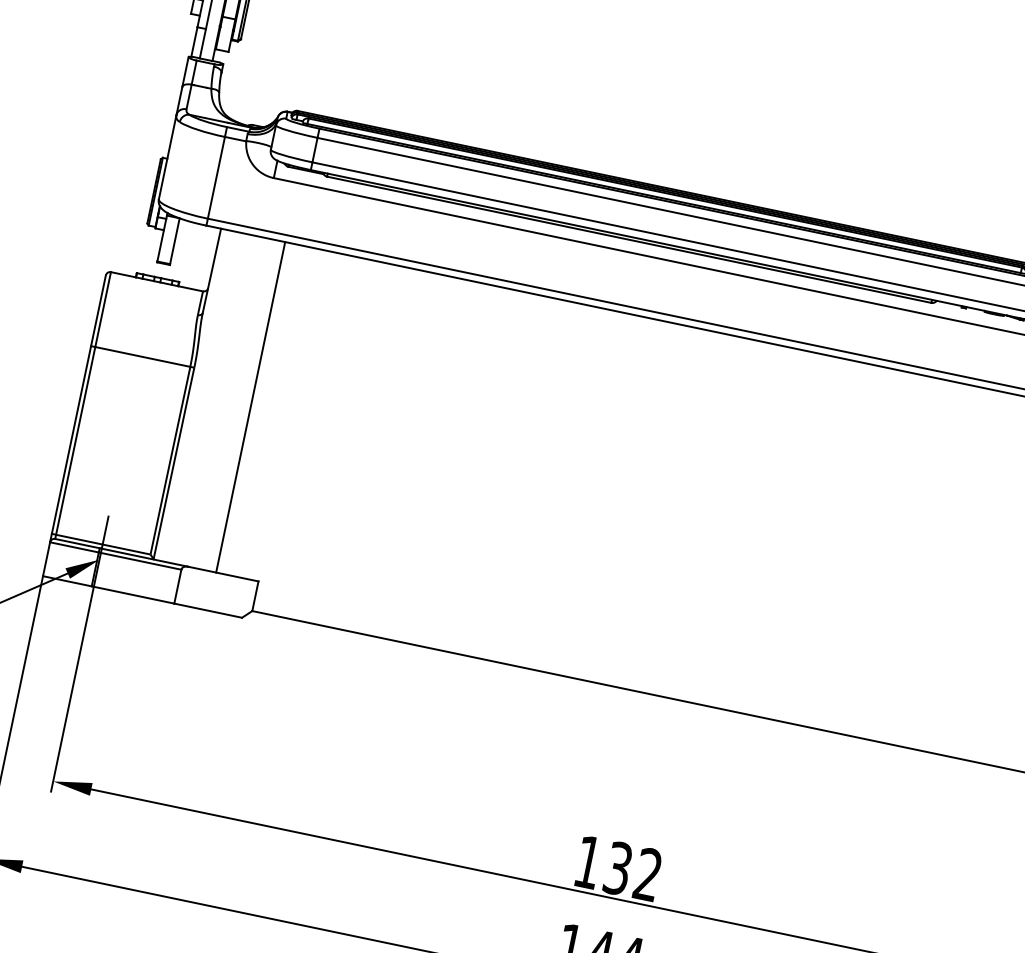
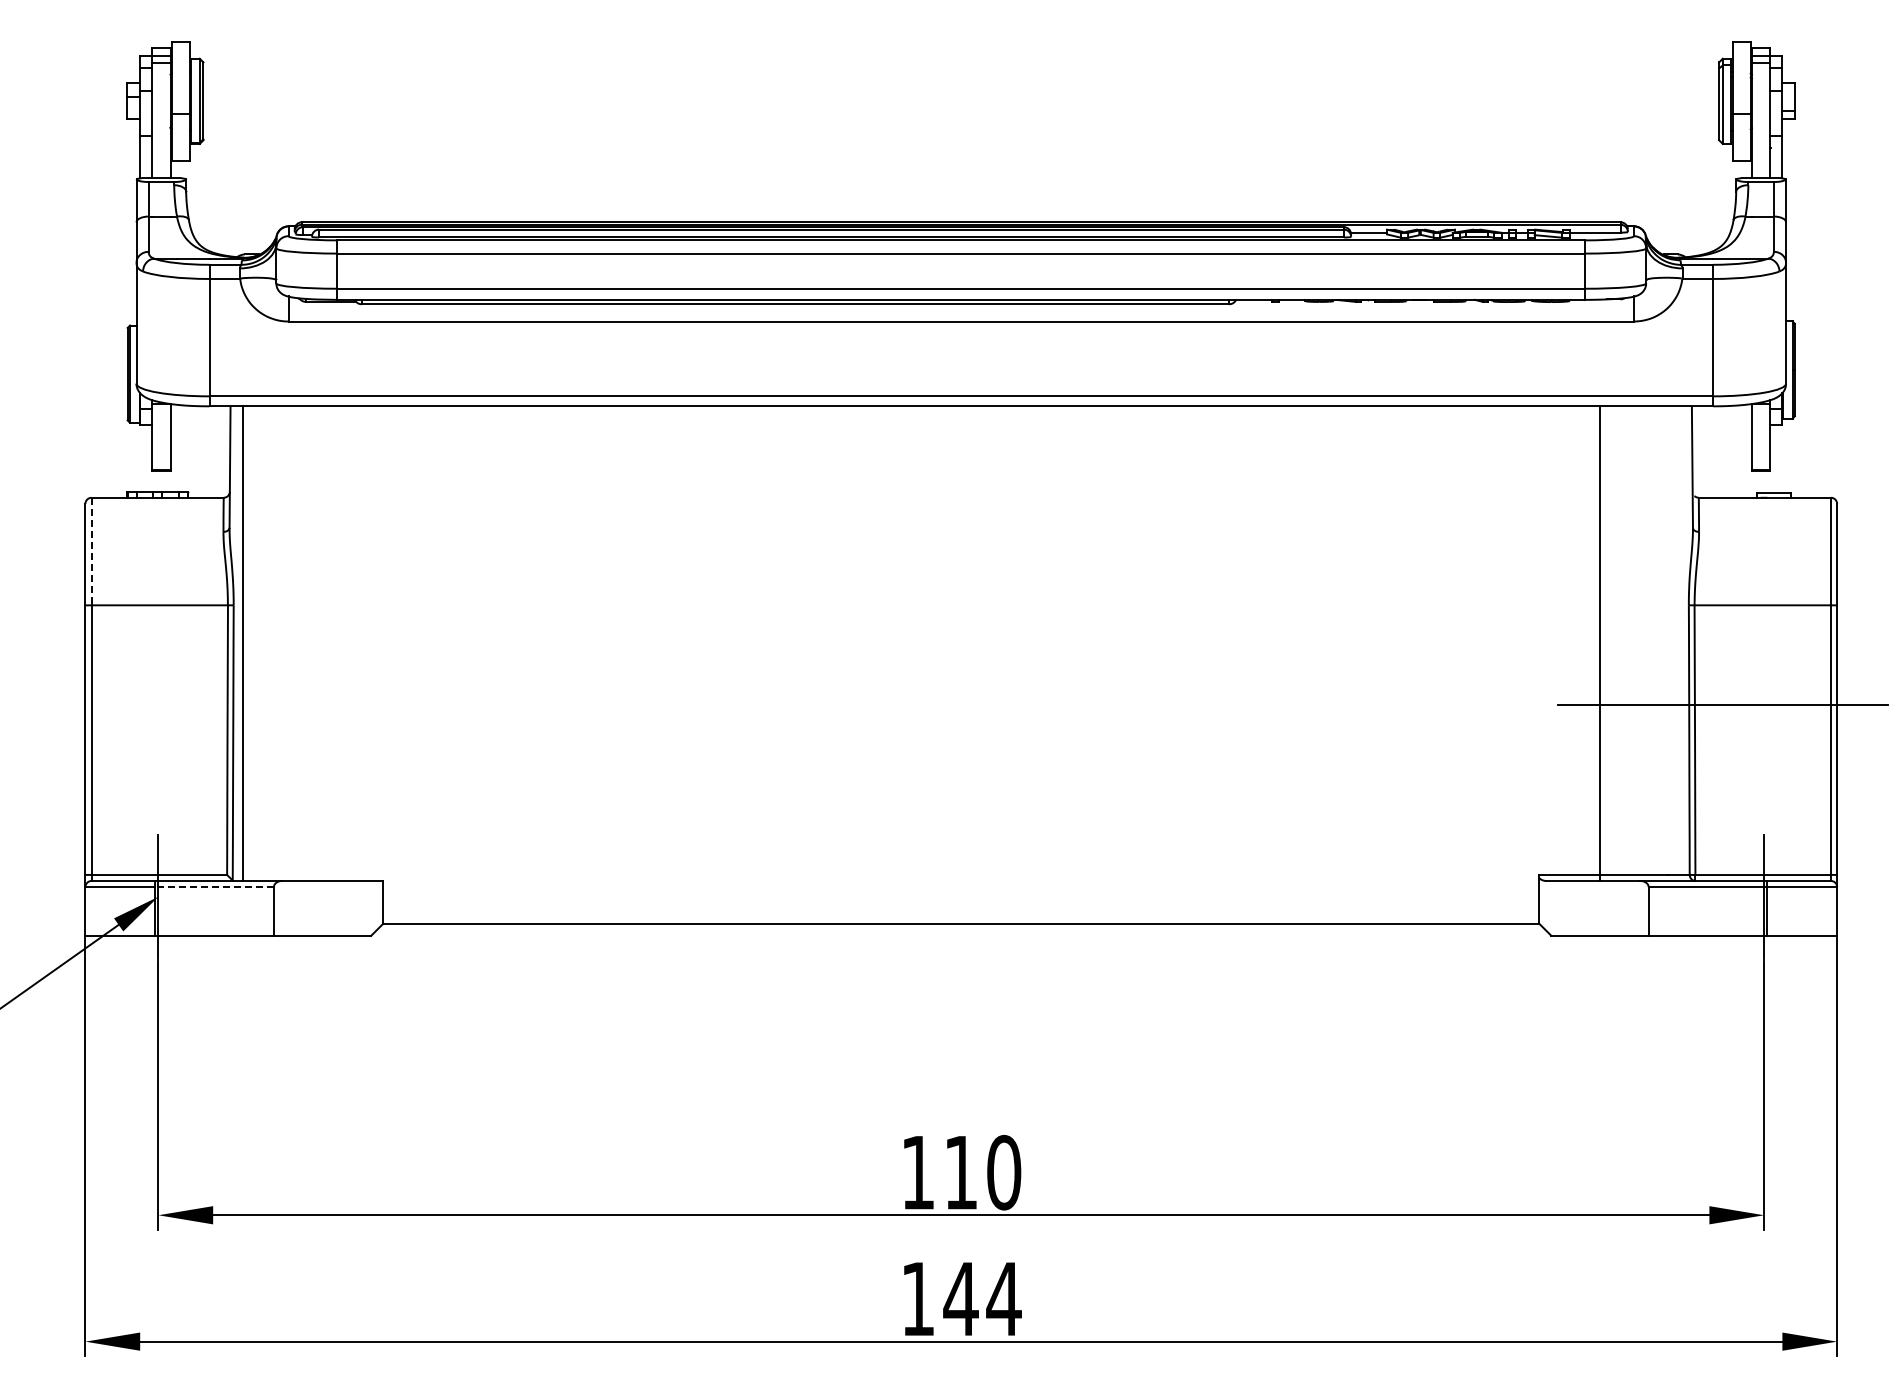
line: (103, 309) -> (91, 551), solid -> dashed
line: (250, 407) -> (242, 643), moved
line: (139, 561) -> (214, 887), solid -> dashed
text: (633, 871) -> (983, 1172), 132 -> 110

